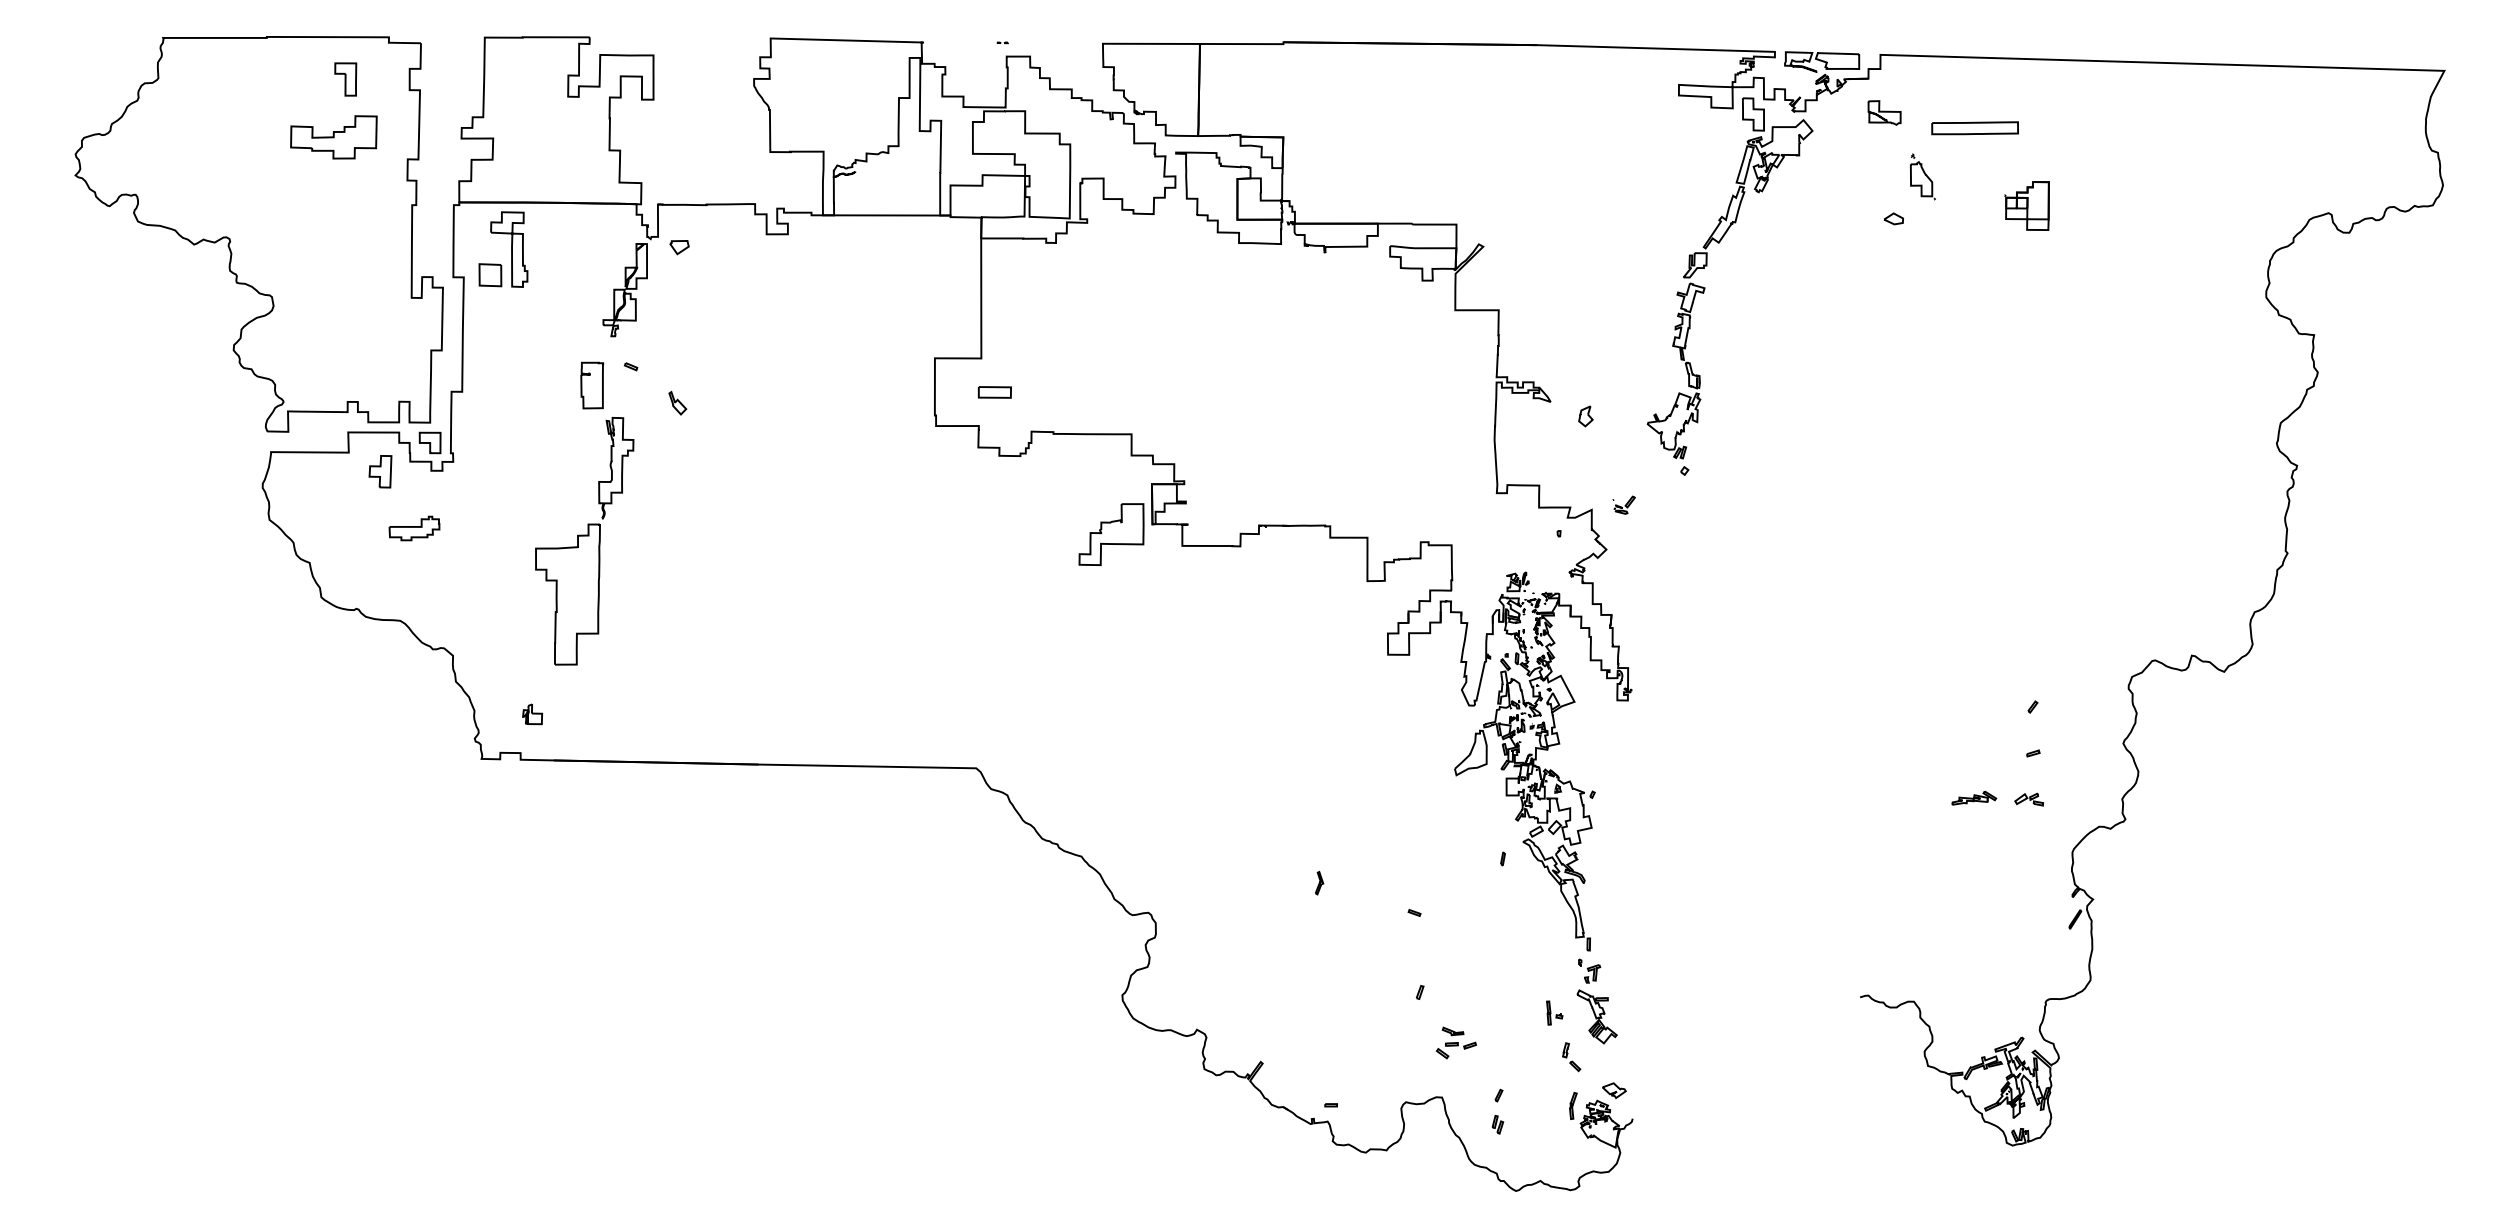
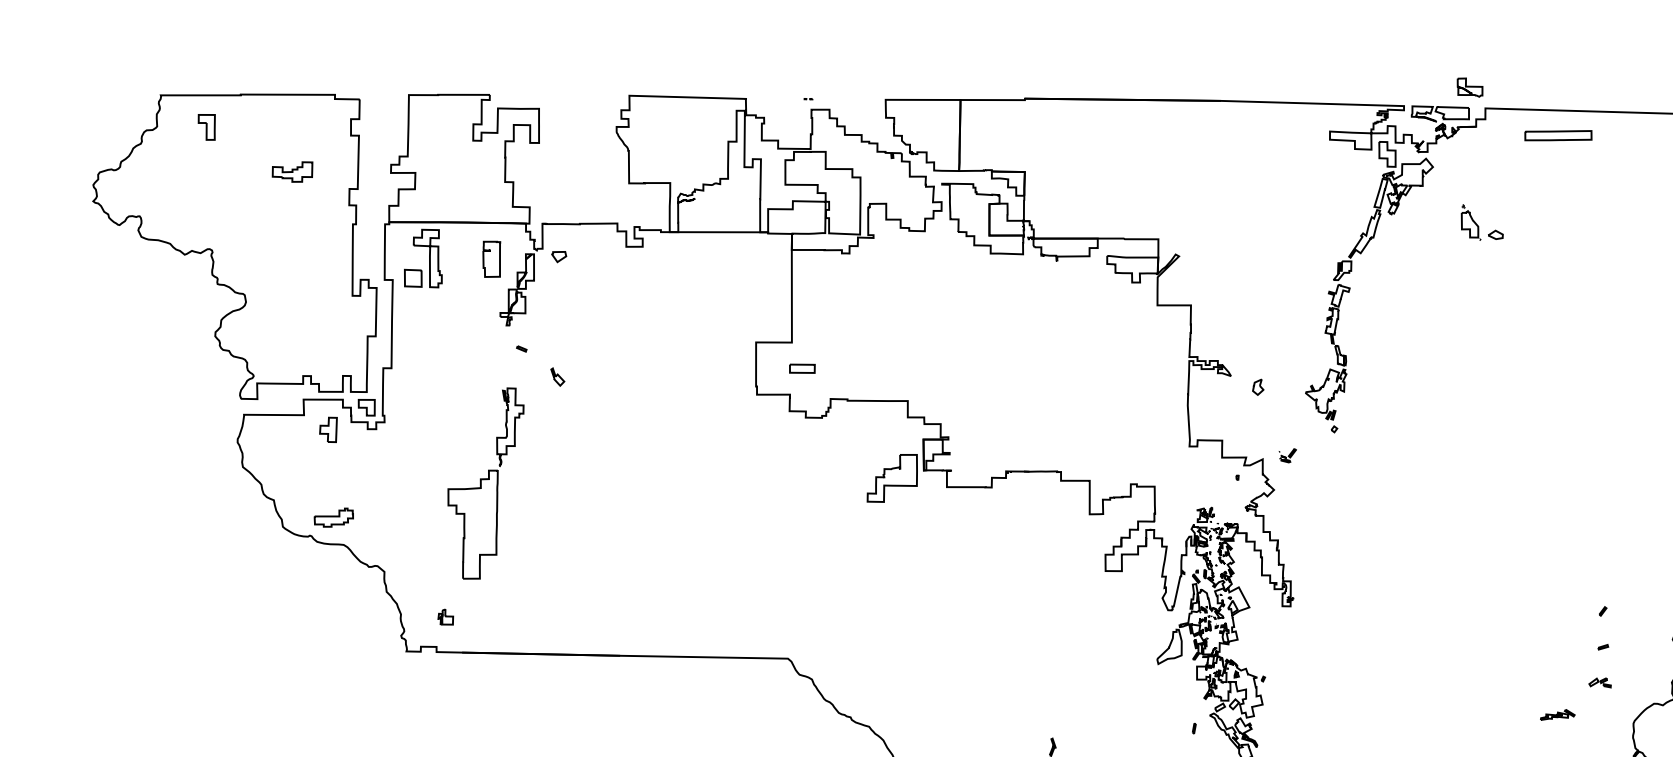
part: (345, 79) -> (206, 127), moved
part: (1884, 112) -> (1470, 87), moved
part: (1974, 128) -> (1557, 135), moved
part: (333, 137) -> (292, 172), size x0.6
part: (1922, 176) -> (1470, 222), moved
part: (2026, 205) -> (1598, 224), removed
part: (592, 385) -> (492, 259), moved
part: (414, 528) -> (333, 517), moved
part: (1974, 797) -> (1557, 714), moved

